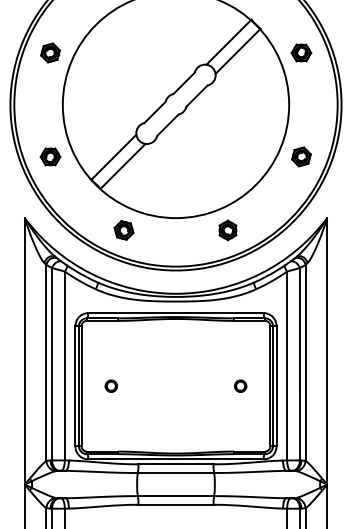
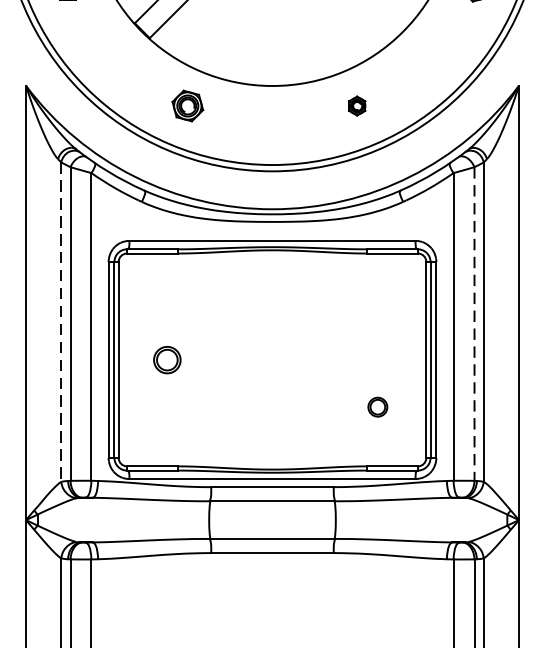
part: (227, 230) -> (356, 106), size x0.6
line: (46, 363) -> (61, 322), solid -> dashed
line: (299, 364) -> (473, 324), solid -> dashed
part: (110, 385) -> (165, 358), size x1.4
part: (240, 385) -> (377, 405), moved

